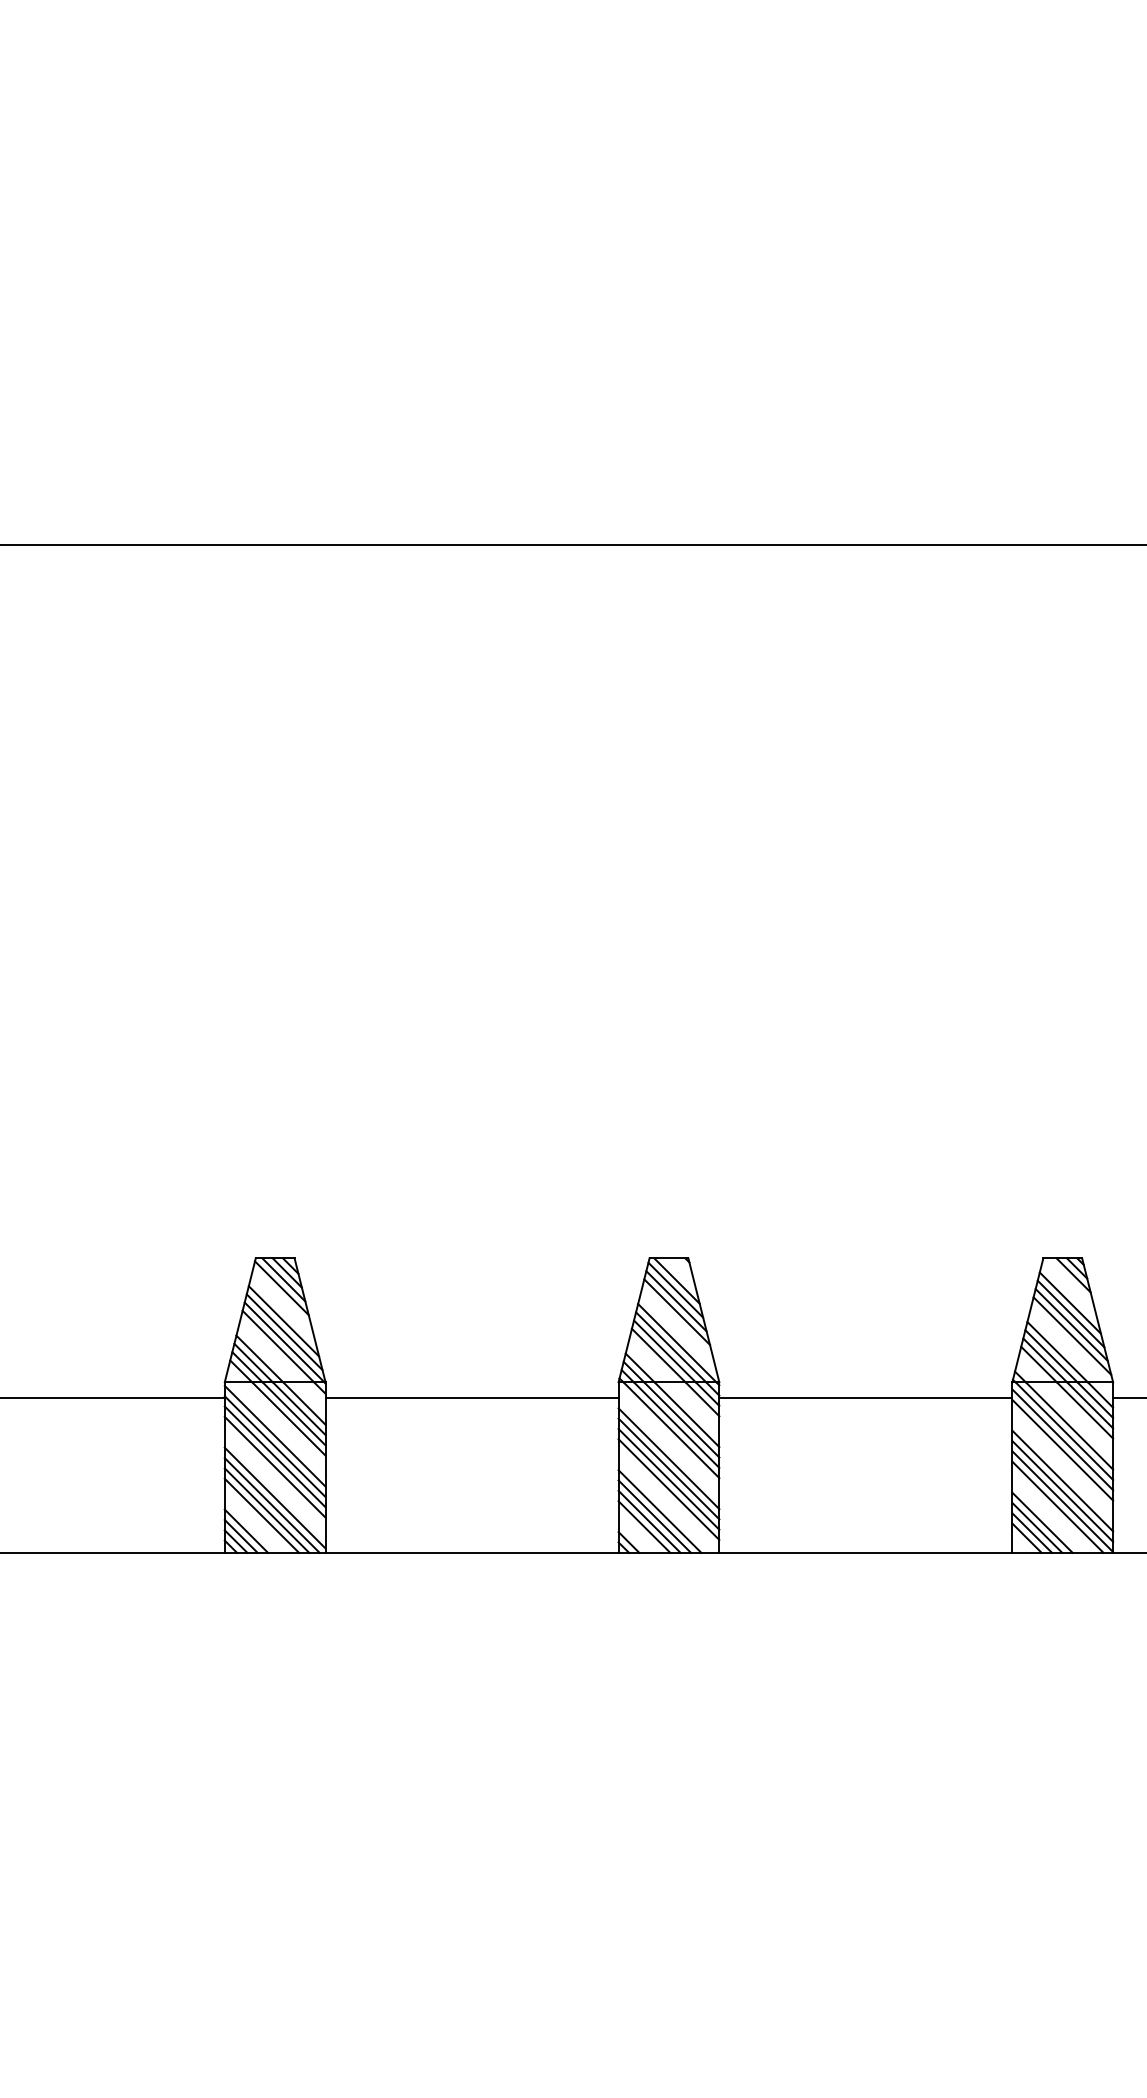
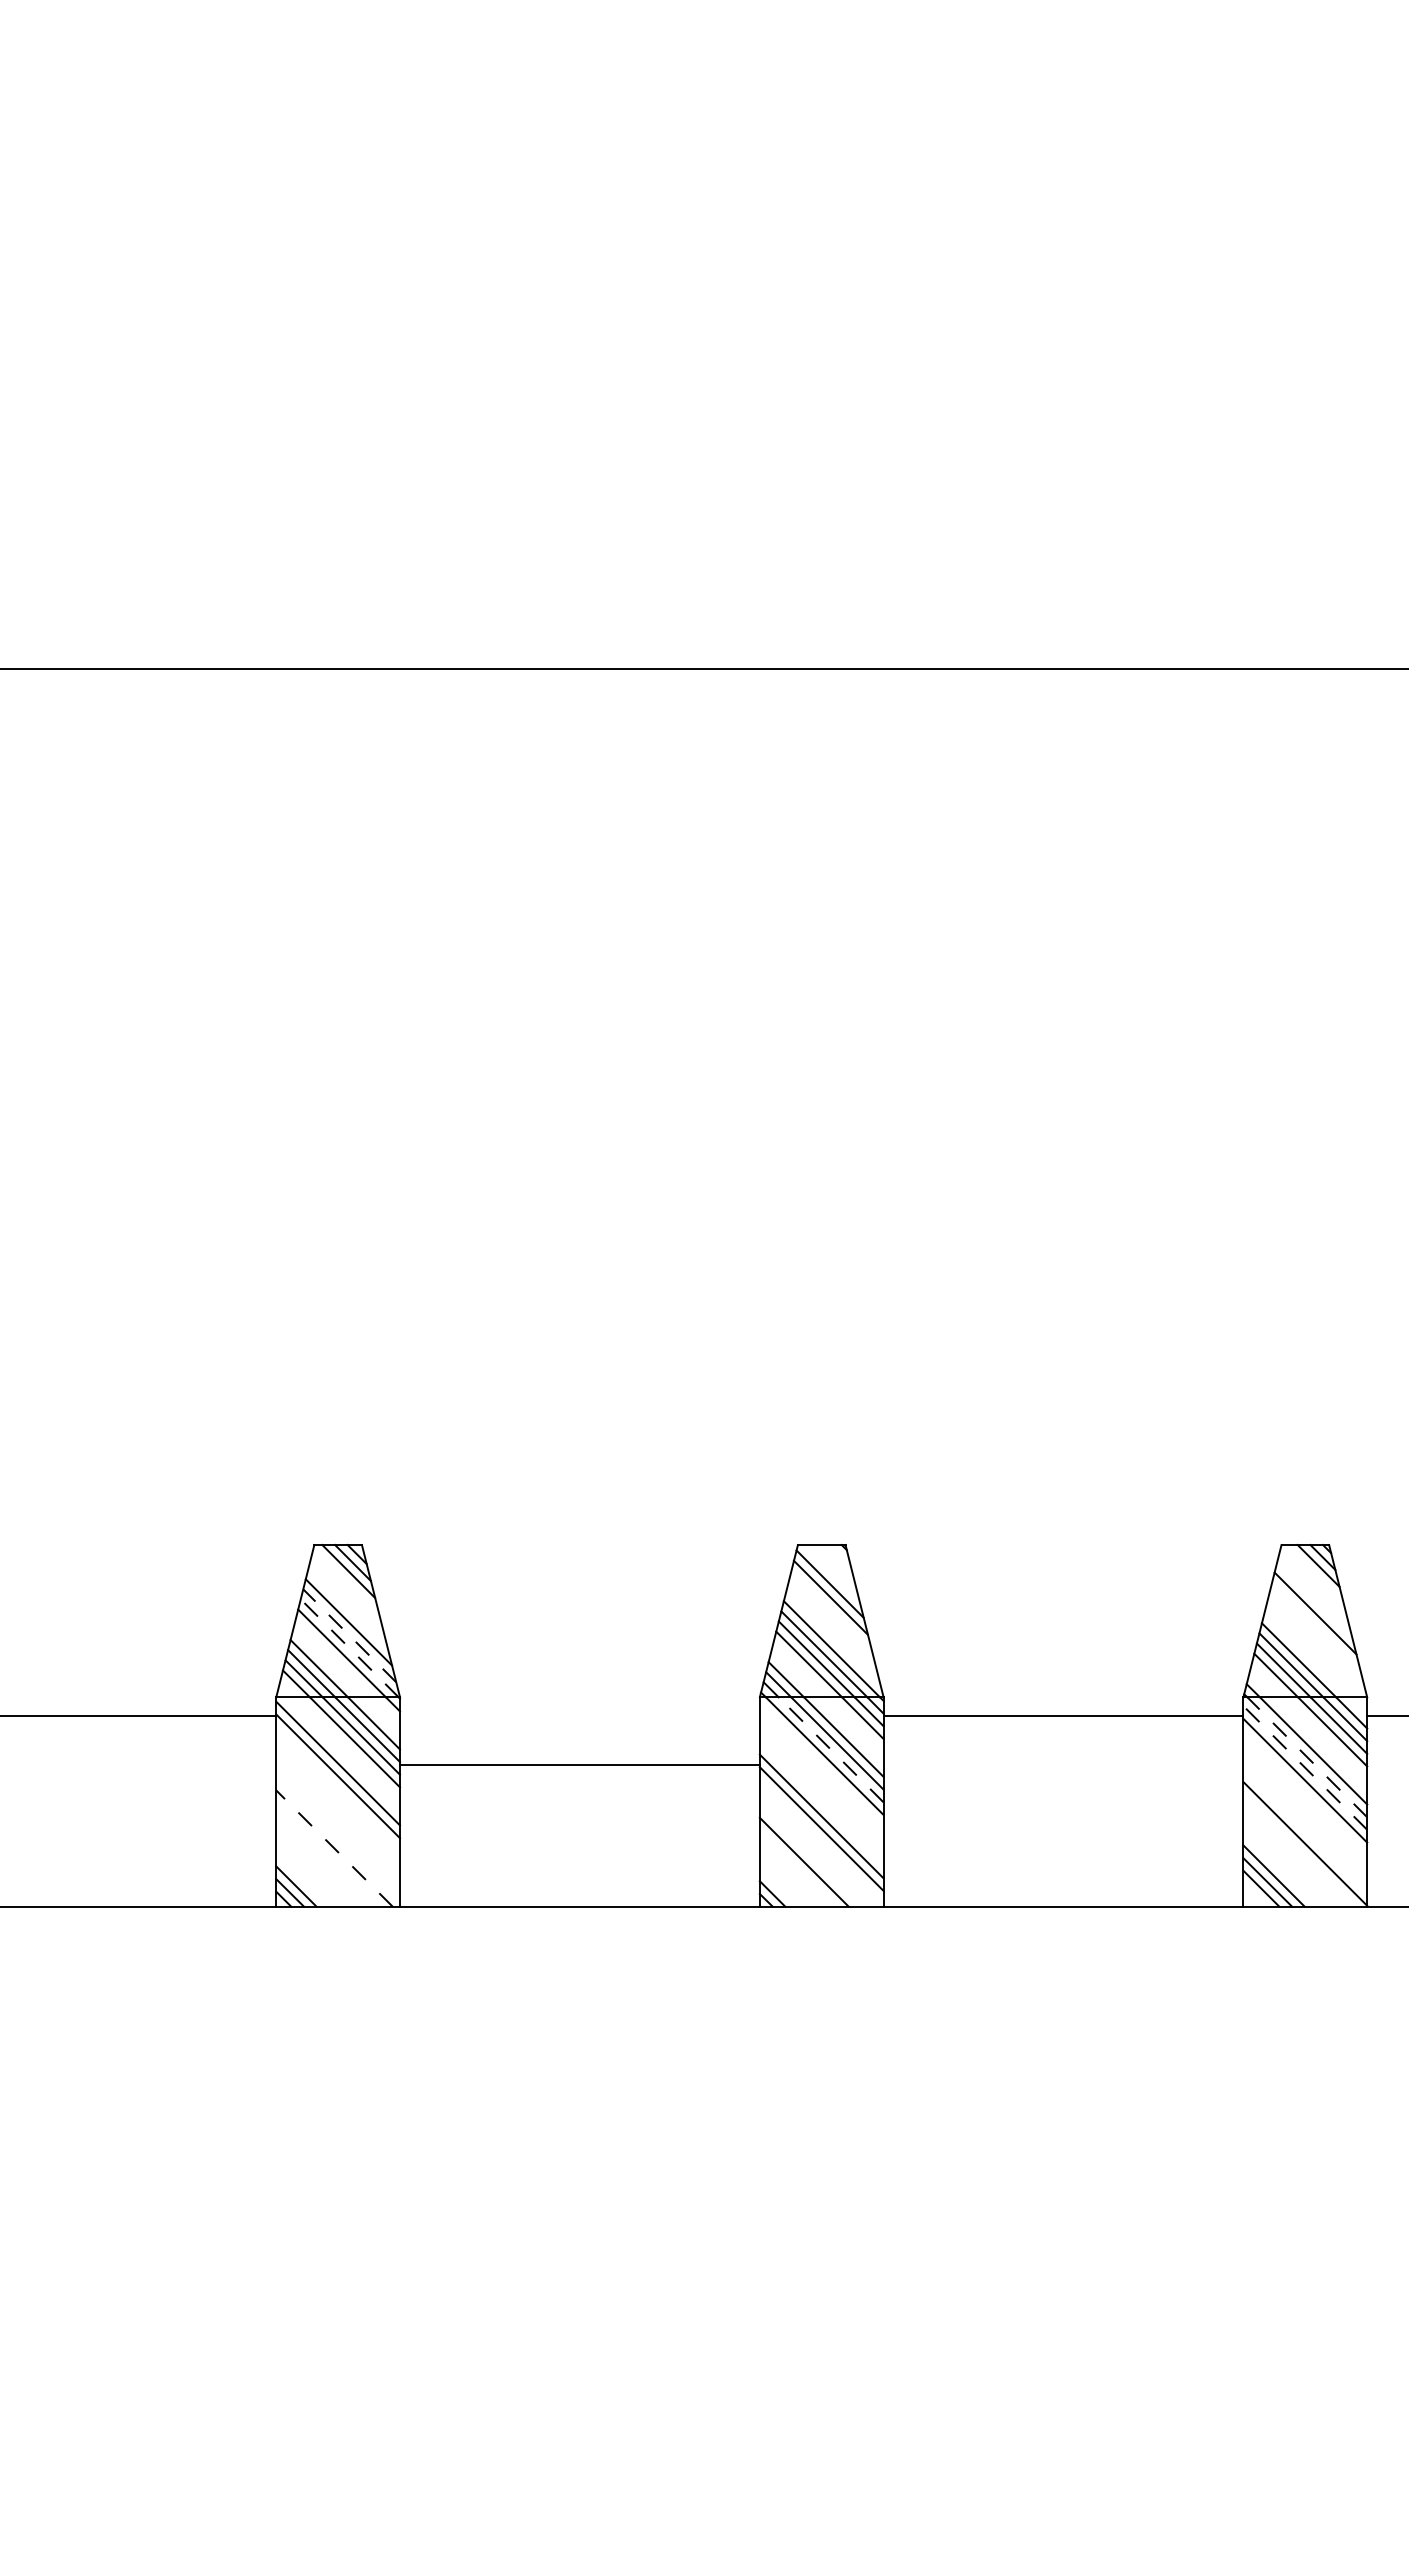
line: (676, 1280) -> (831, 1572), removed
line: (281, 1287) -> (346, 1581), removed
line: (1070, 1302) -> (1314, 1599), removed
line: (676, 1311) -> (831, 1610), removed
line: (1071, 1324) -> (1316, 1626), removed
line: (284, 1331) -> (349, 1635), solid -> dashed
line: (1071, 1336) -> (1316, 1640), removed
line: (284, 1342) -> (349, 1648), solid -> dashed
line: (471, 1397) -> (579, 1765), moved
line: (676, 1424) -> (830, 1749), solid -> dashed
line: (1064, 1431) -> (1307, 1757), solid -> dashed
line: (1062, 1439) -> (1305, 1767), solid -> dashed
line: (275, 1456) -> (338, 1788), removed
line: (668, 1459) -> (821, 1791), removed
line: (275, 1467) -> (338, 1801), removed
line: (668, 1468) -> (821, 1803), removed
line: (1062, 1480) -> (1305, 1818), removed
line: (1062, 1491) -> (1305, 1831), removed
line: (275, 1498) -> (338, 1839), removed
line: (272, 1505) -> (334, 1848), solid -> dashed
line: (1058, 1507) -> (1299, 1850), removed
line: (267, 1510) -> (328, 1854), removed
line: (659, 1511) -> (810, 1855), removed
line: (261, 1515) -> (321, 1860), removed
line: (649, 1521) -> (797, 1868), removed
line: (1042, 1522) -> (1280, 1869), removed
line: (644, 1526) -> (791, 1874), removed
line: (246, 1530) -> (302, 1879), removed

